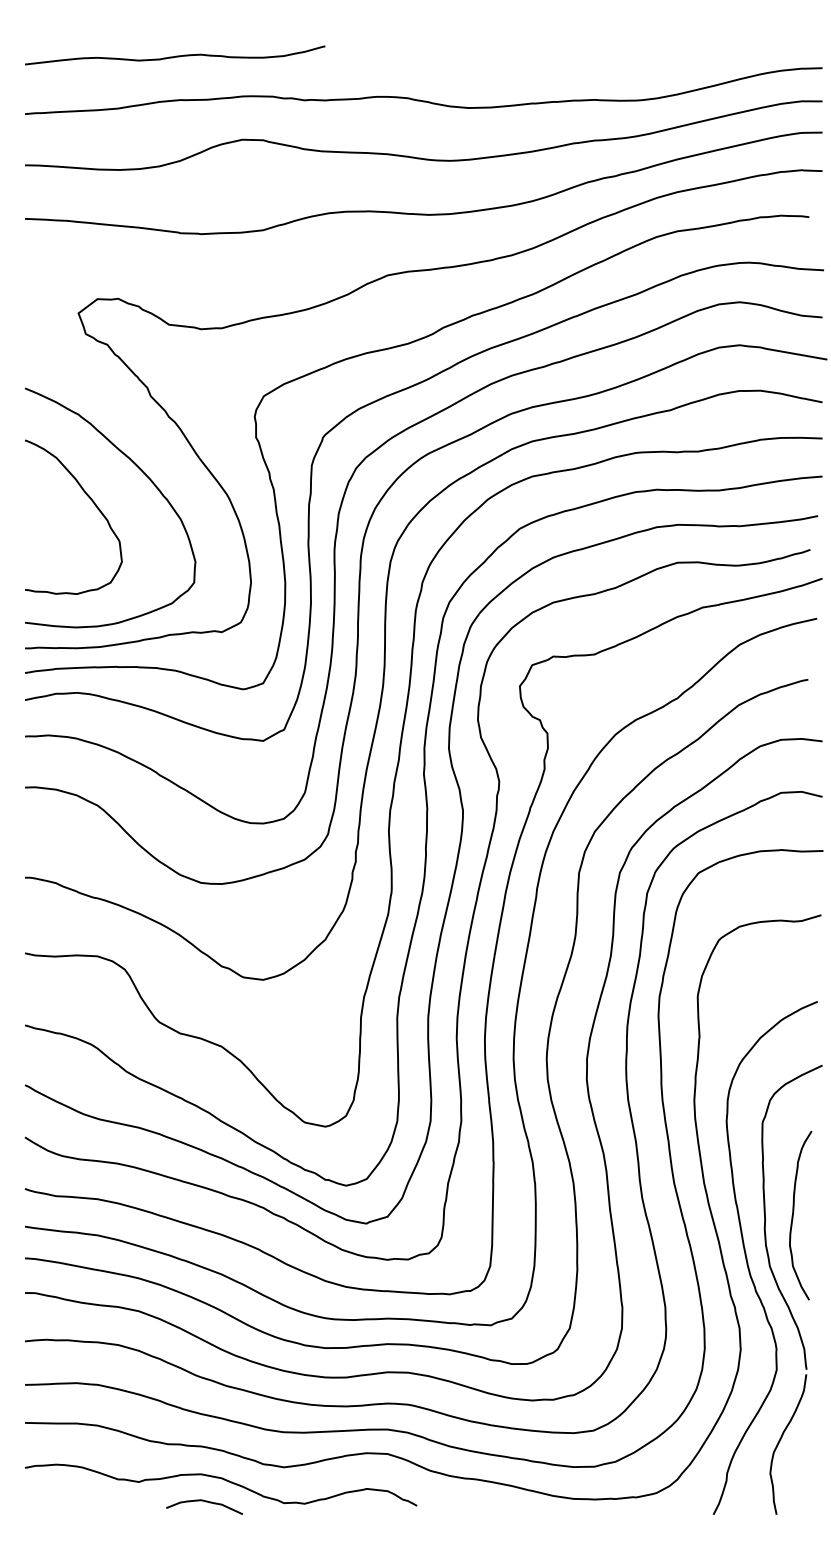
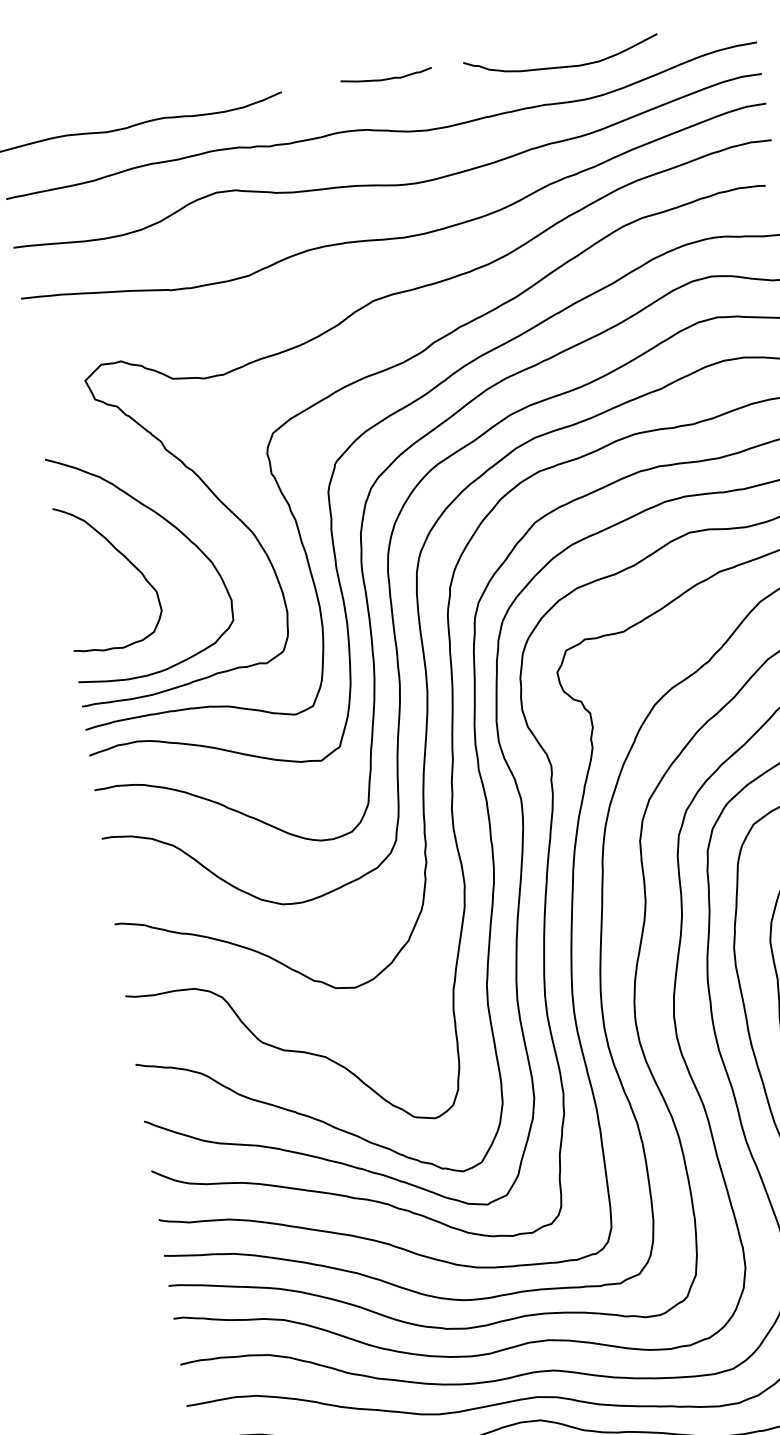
curve: (435, 48) -> (386, 78), added
curve: (618, 62) -> (562, 65), added

